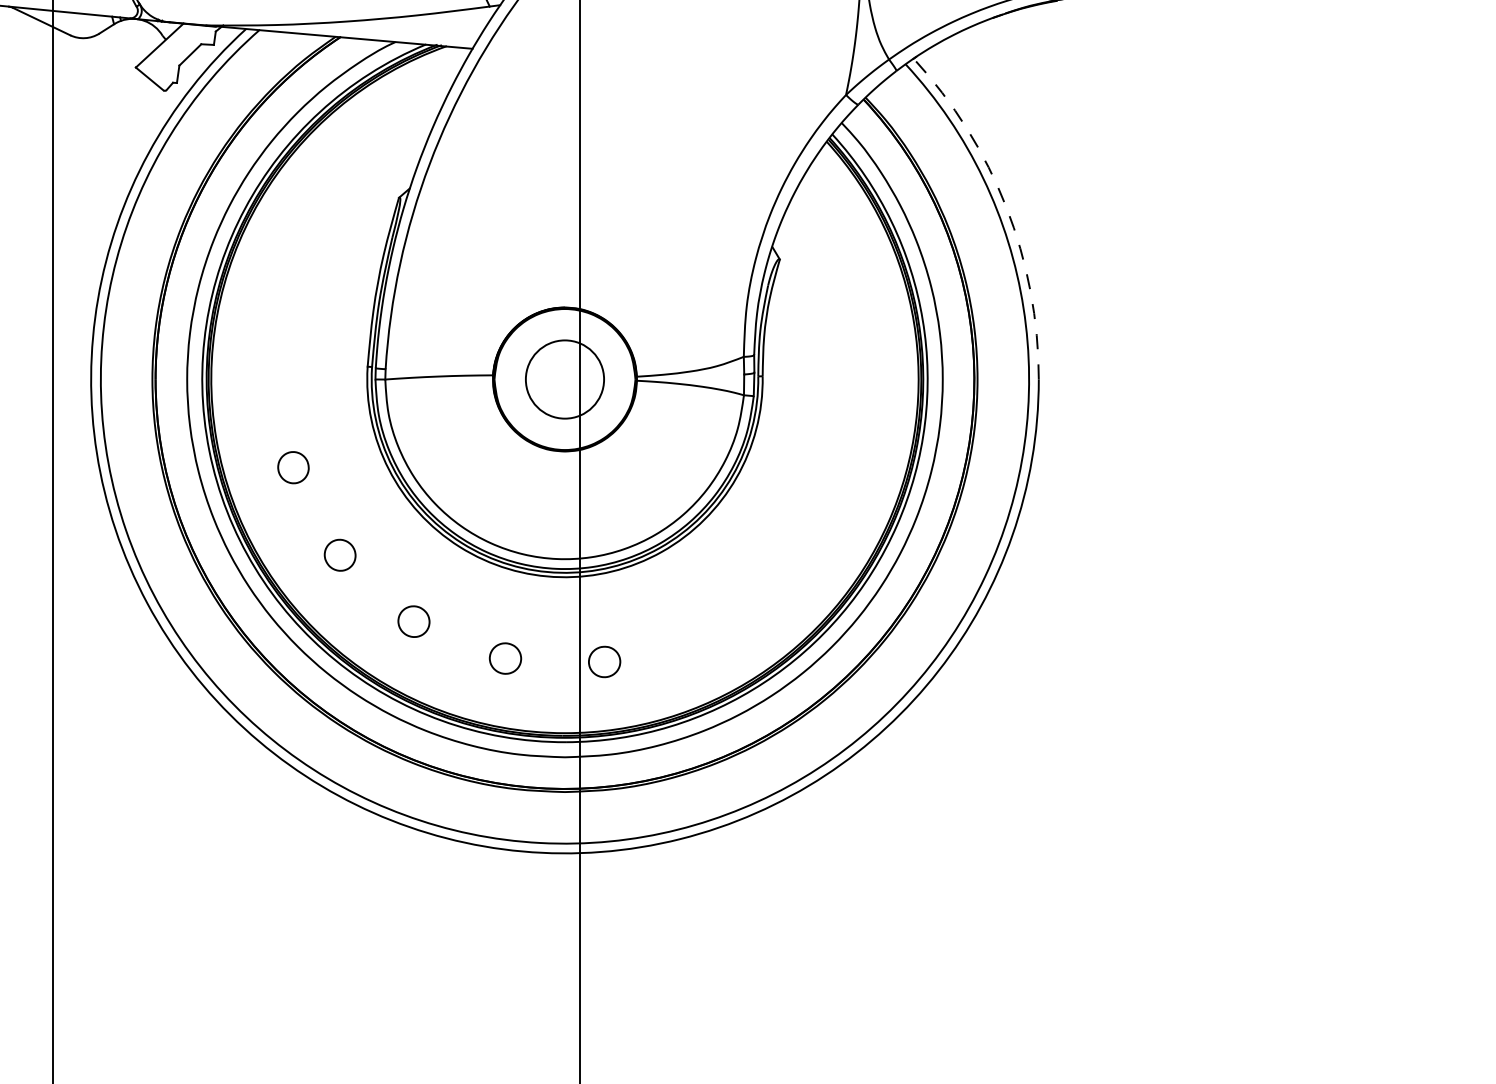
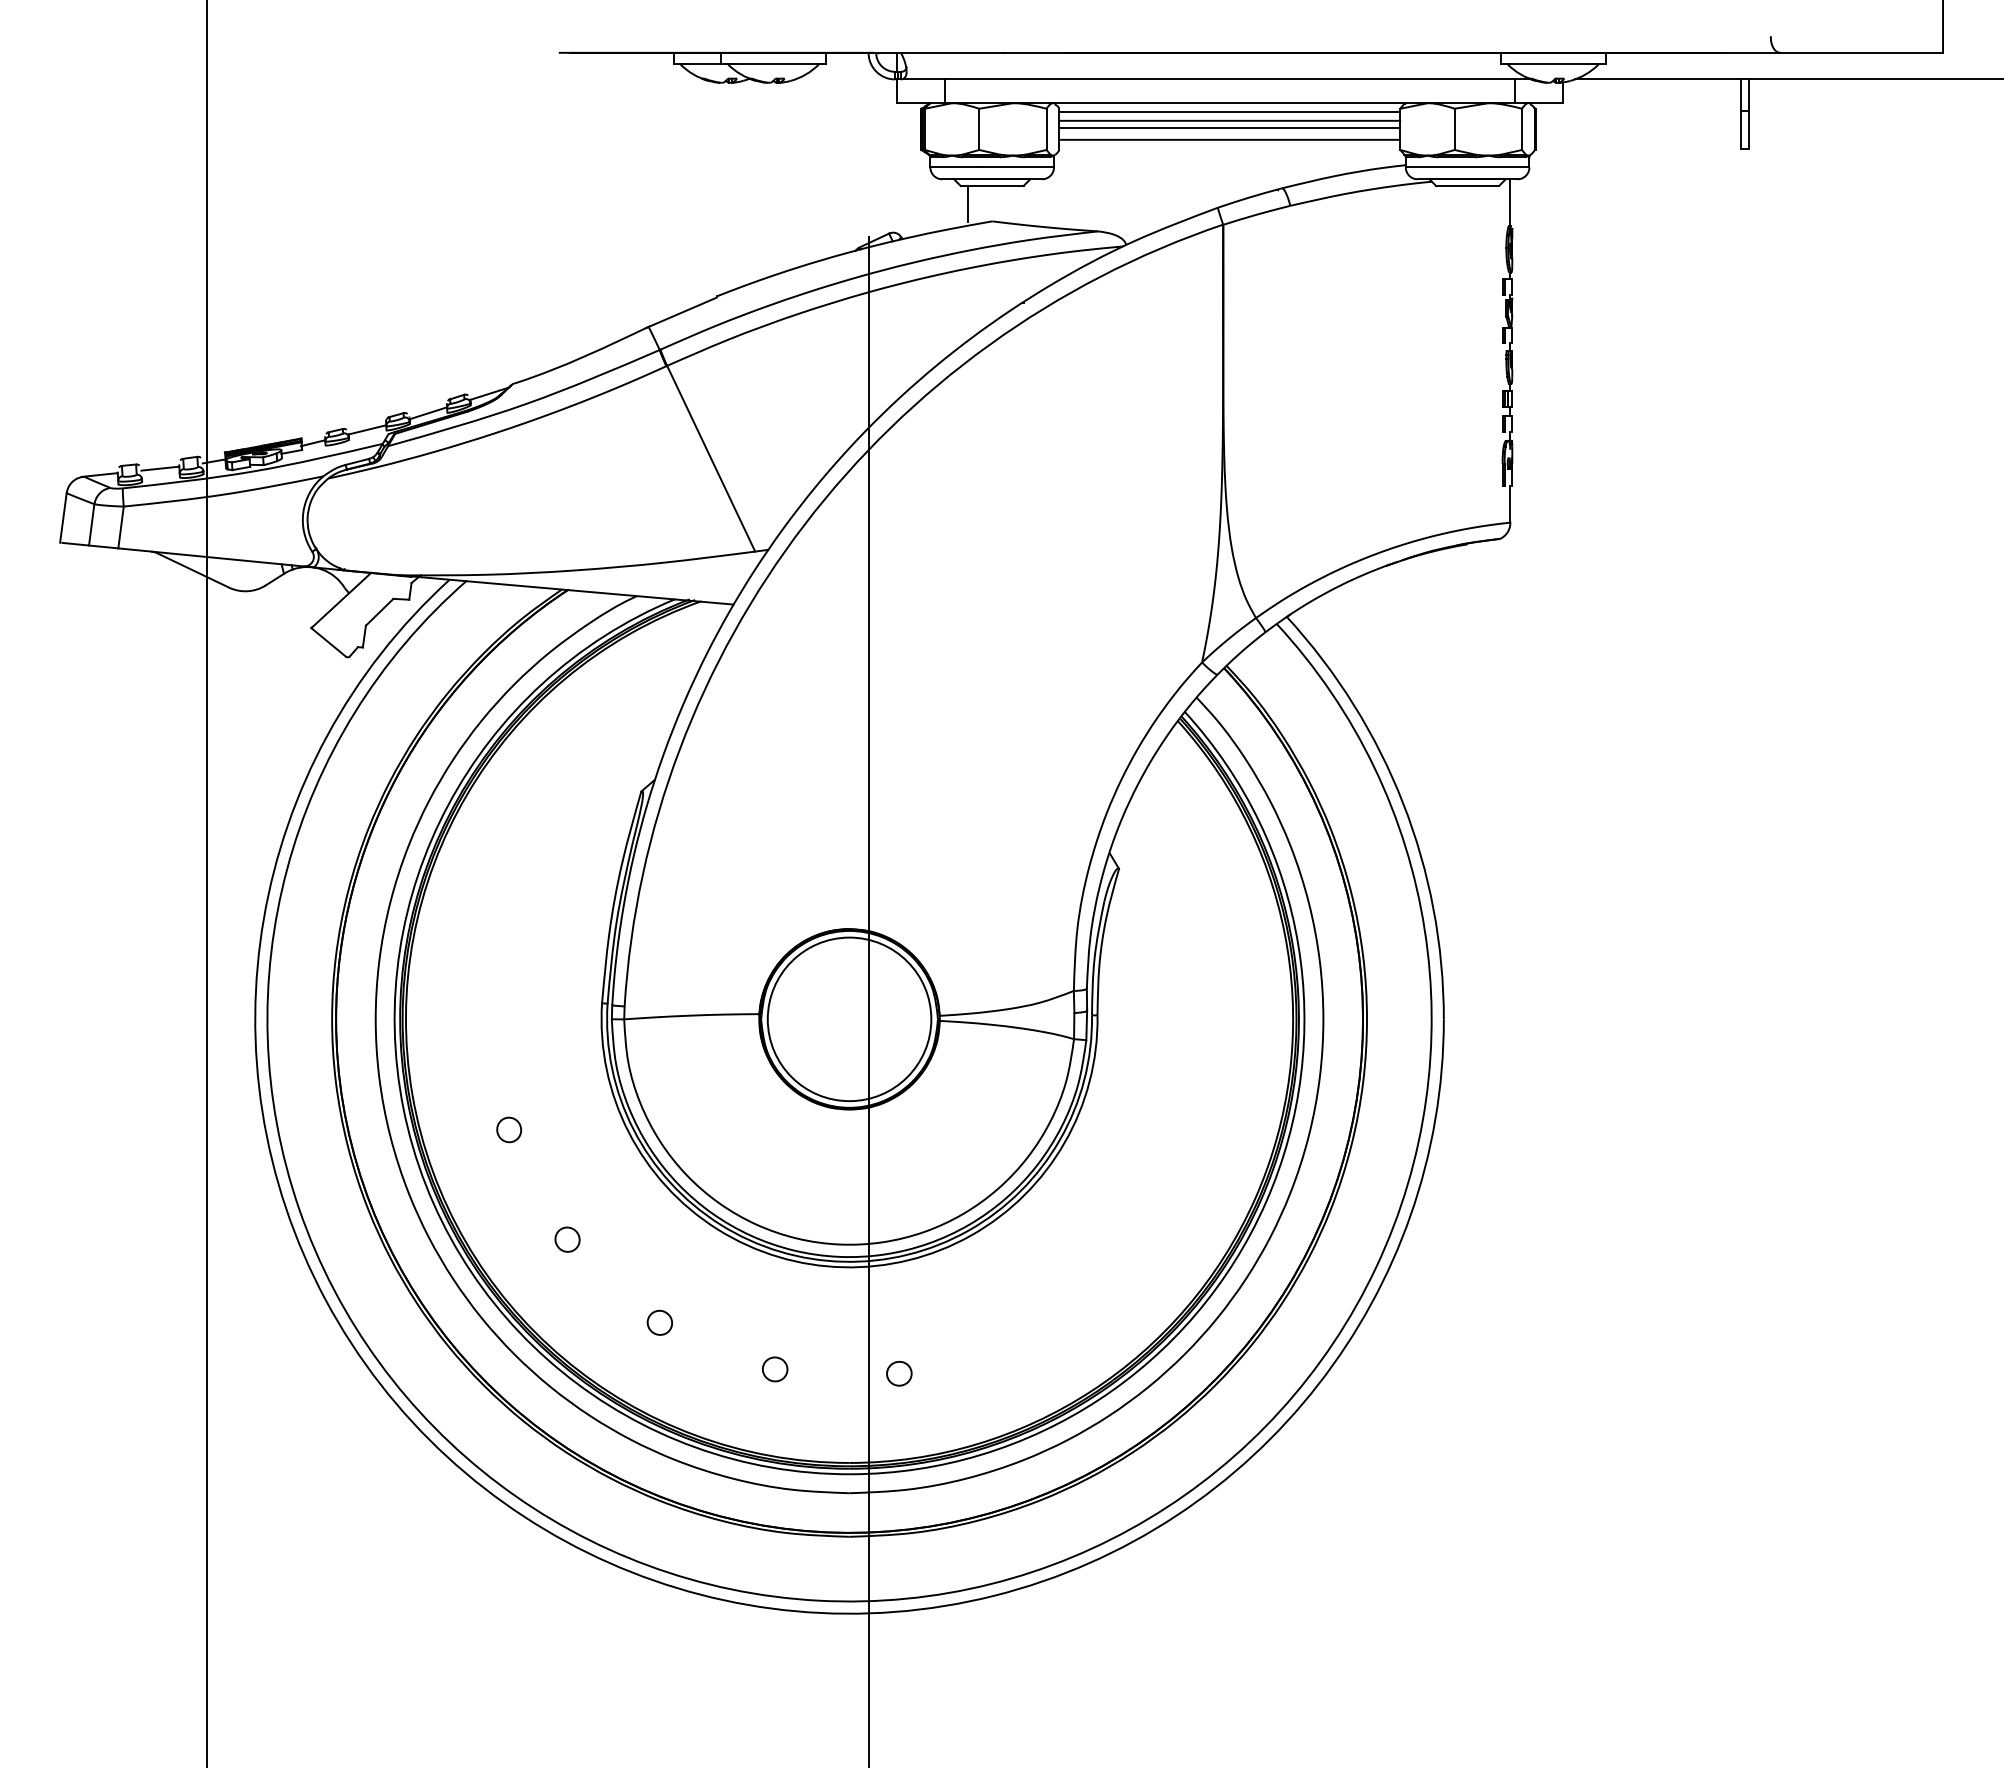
arc: (1006, 207) -> (1403, 803), dashed -> solid
circle: (564, 379) -> (849, 1019), size x1.67
part: (293, 467) -> (509, 1129), size x0.62
part: (340, 555) -> (567, 1239), size x0.62
part: (413, 621) -> (659, 1322), size x0.62
part: (505, 658) -> (775, 1369), size x0.62
part: (604, 661) -> (899, 1373), size x0.62

